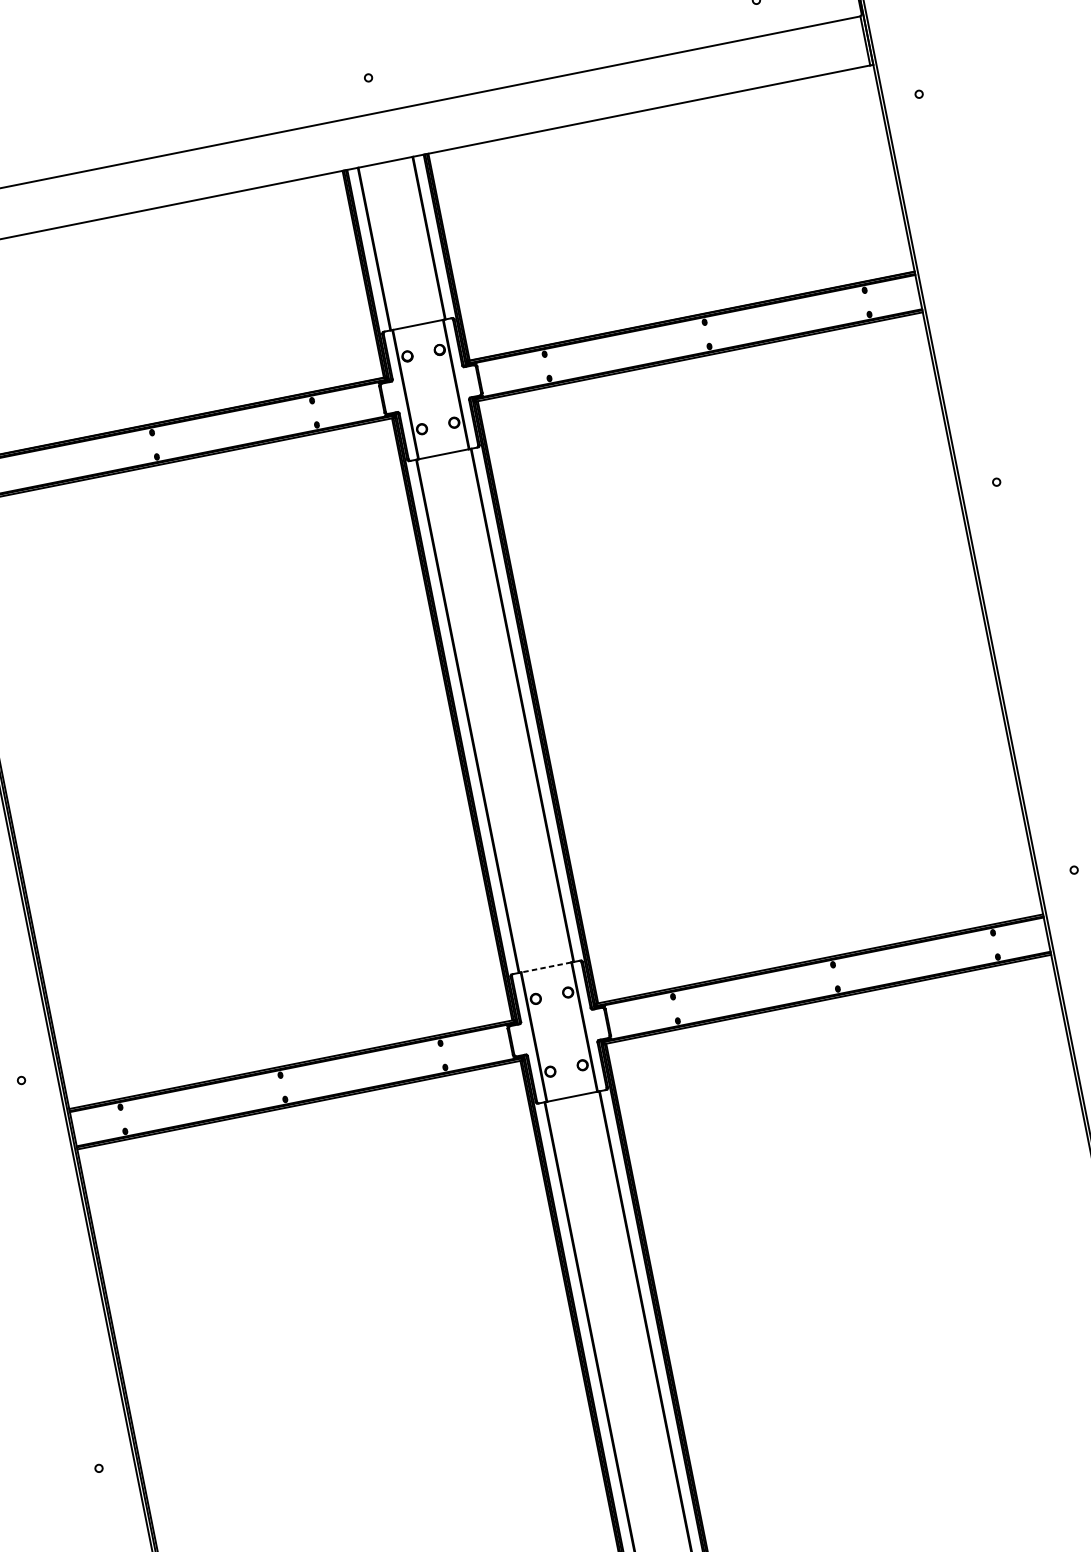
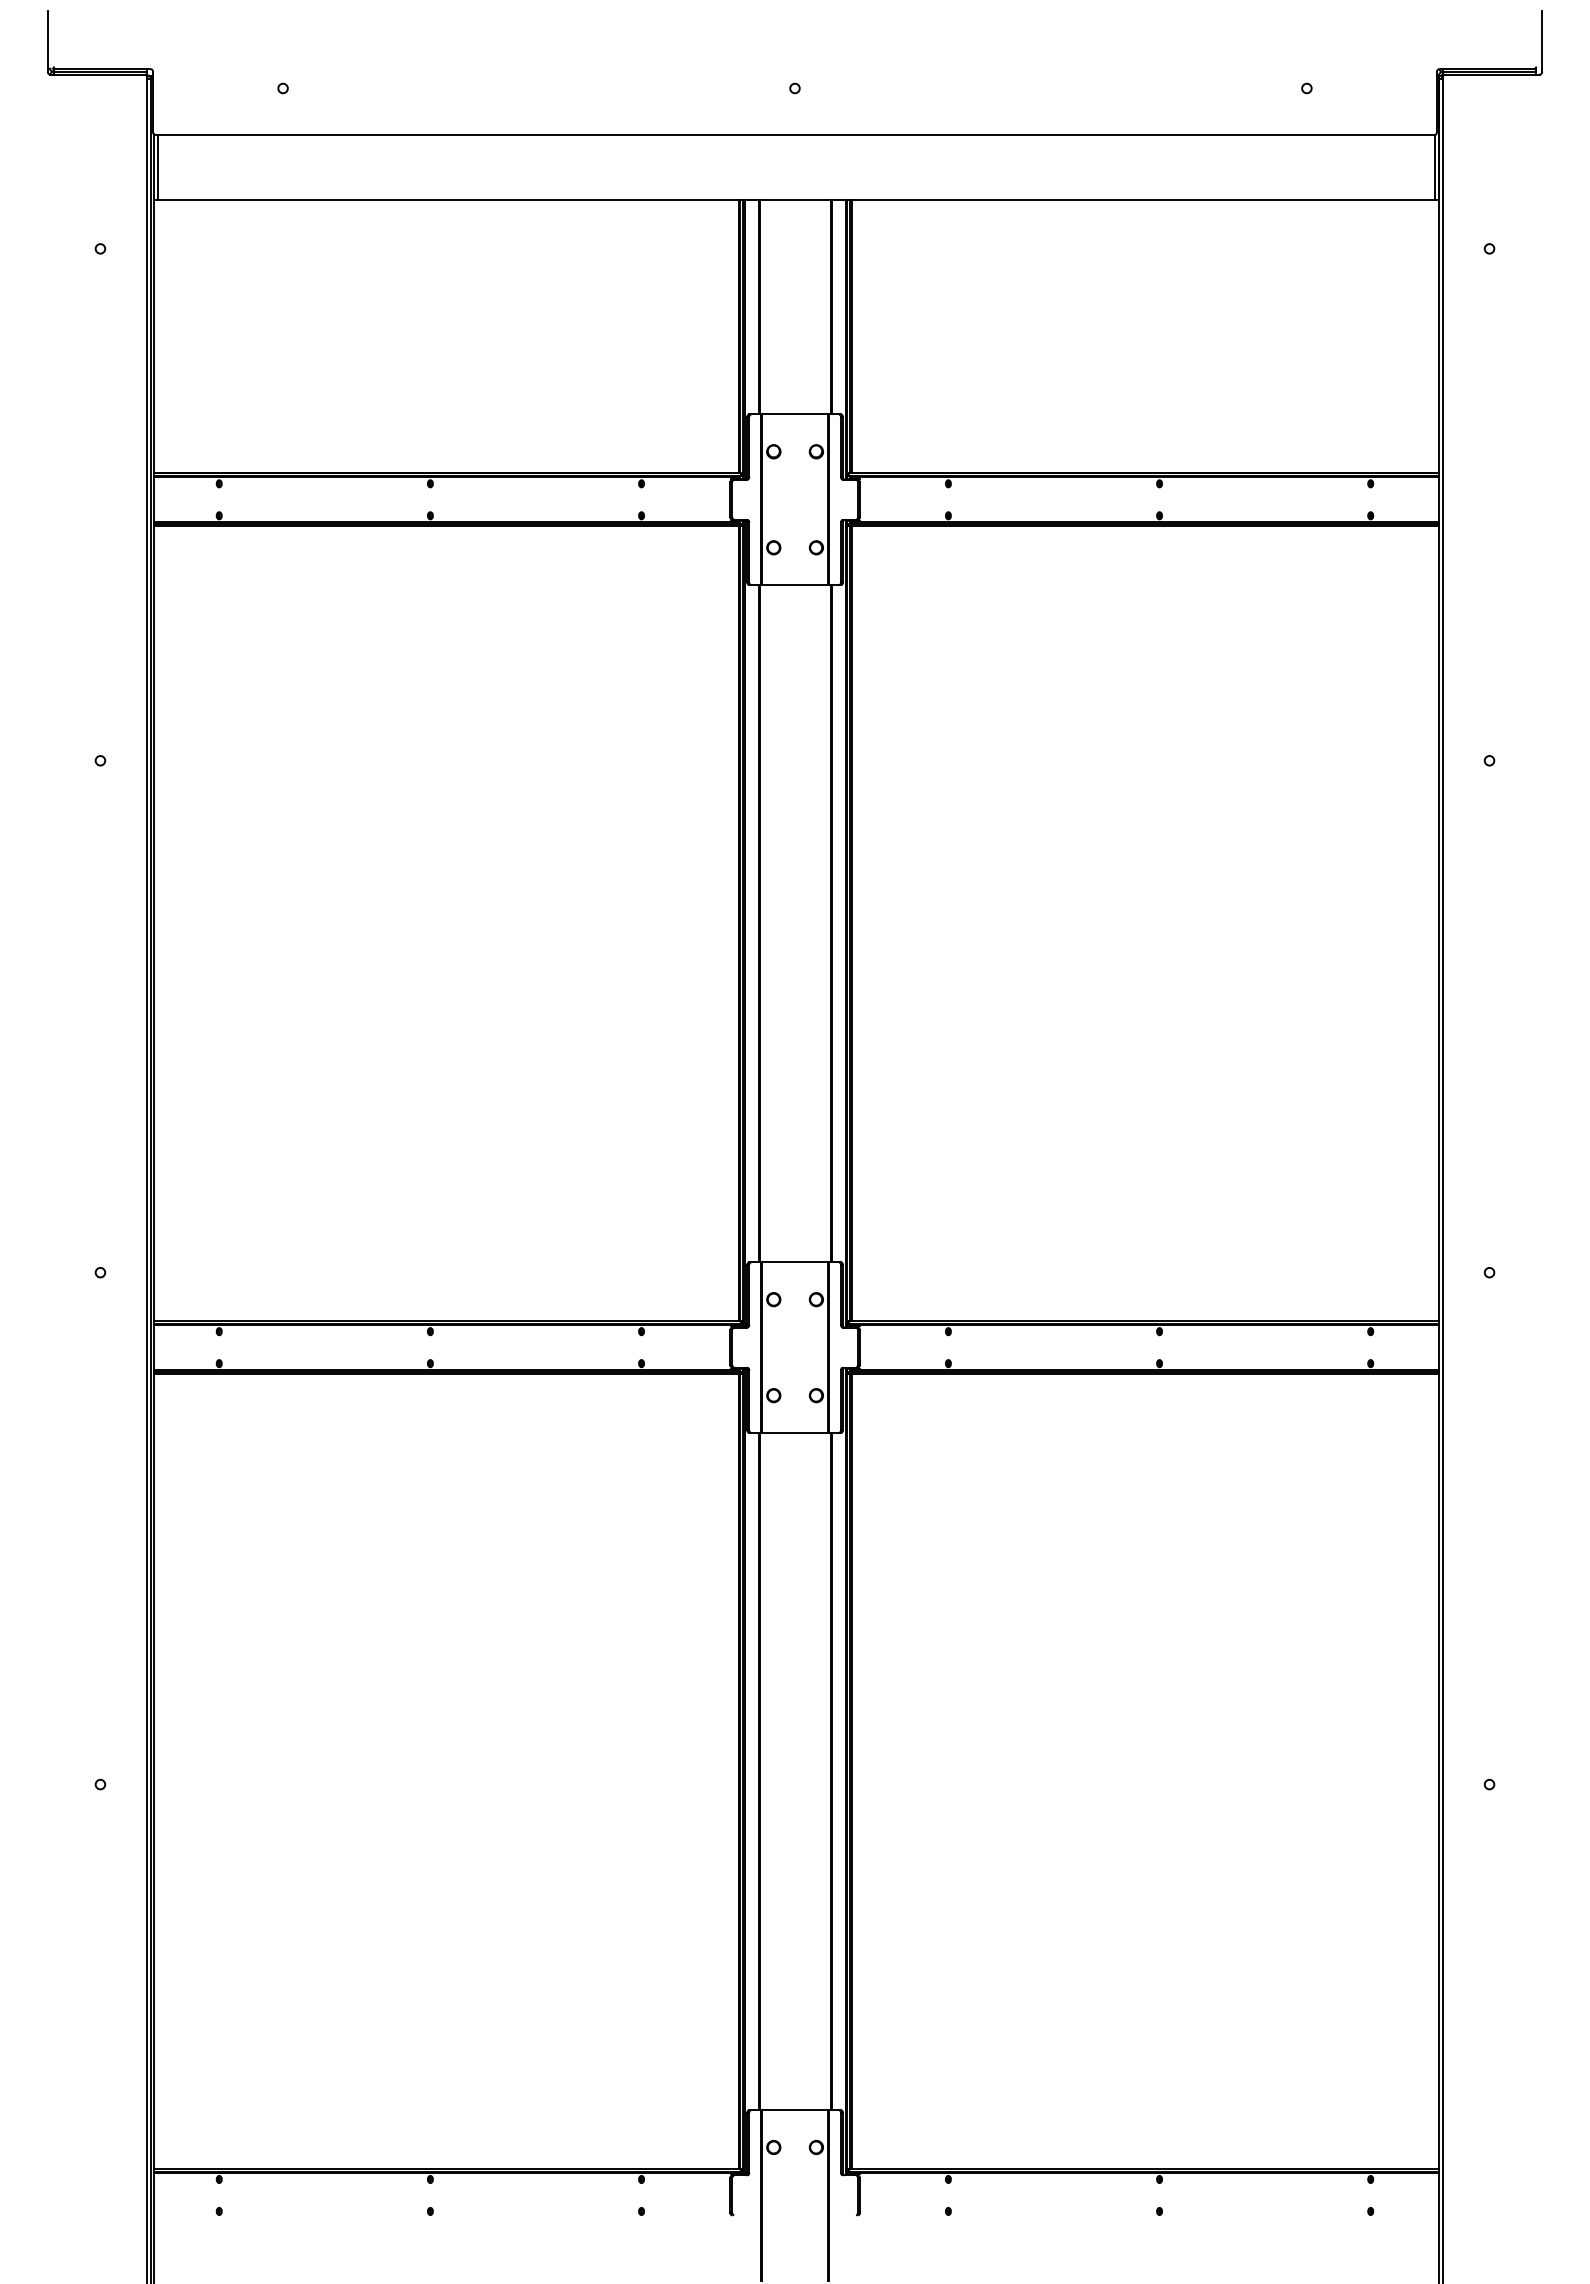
line: (546, 967) -> (795, 1262), dashed -> solid

